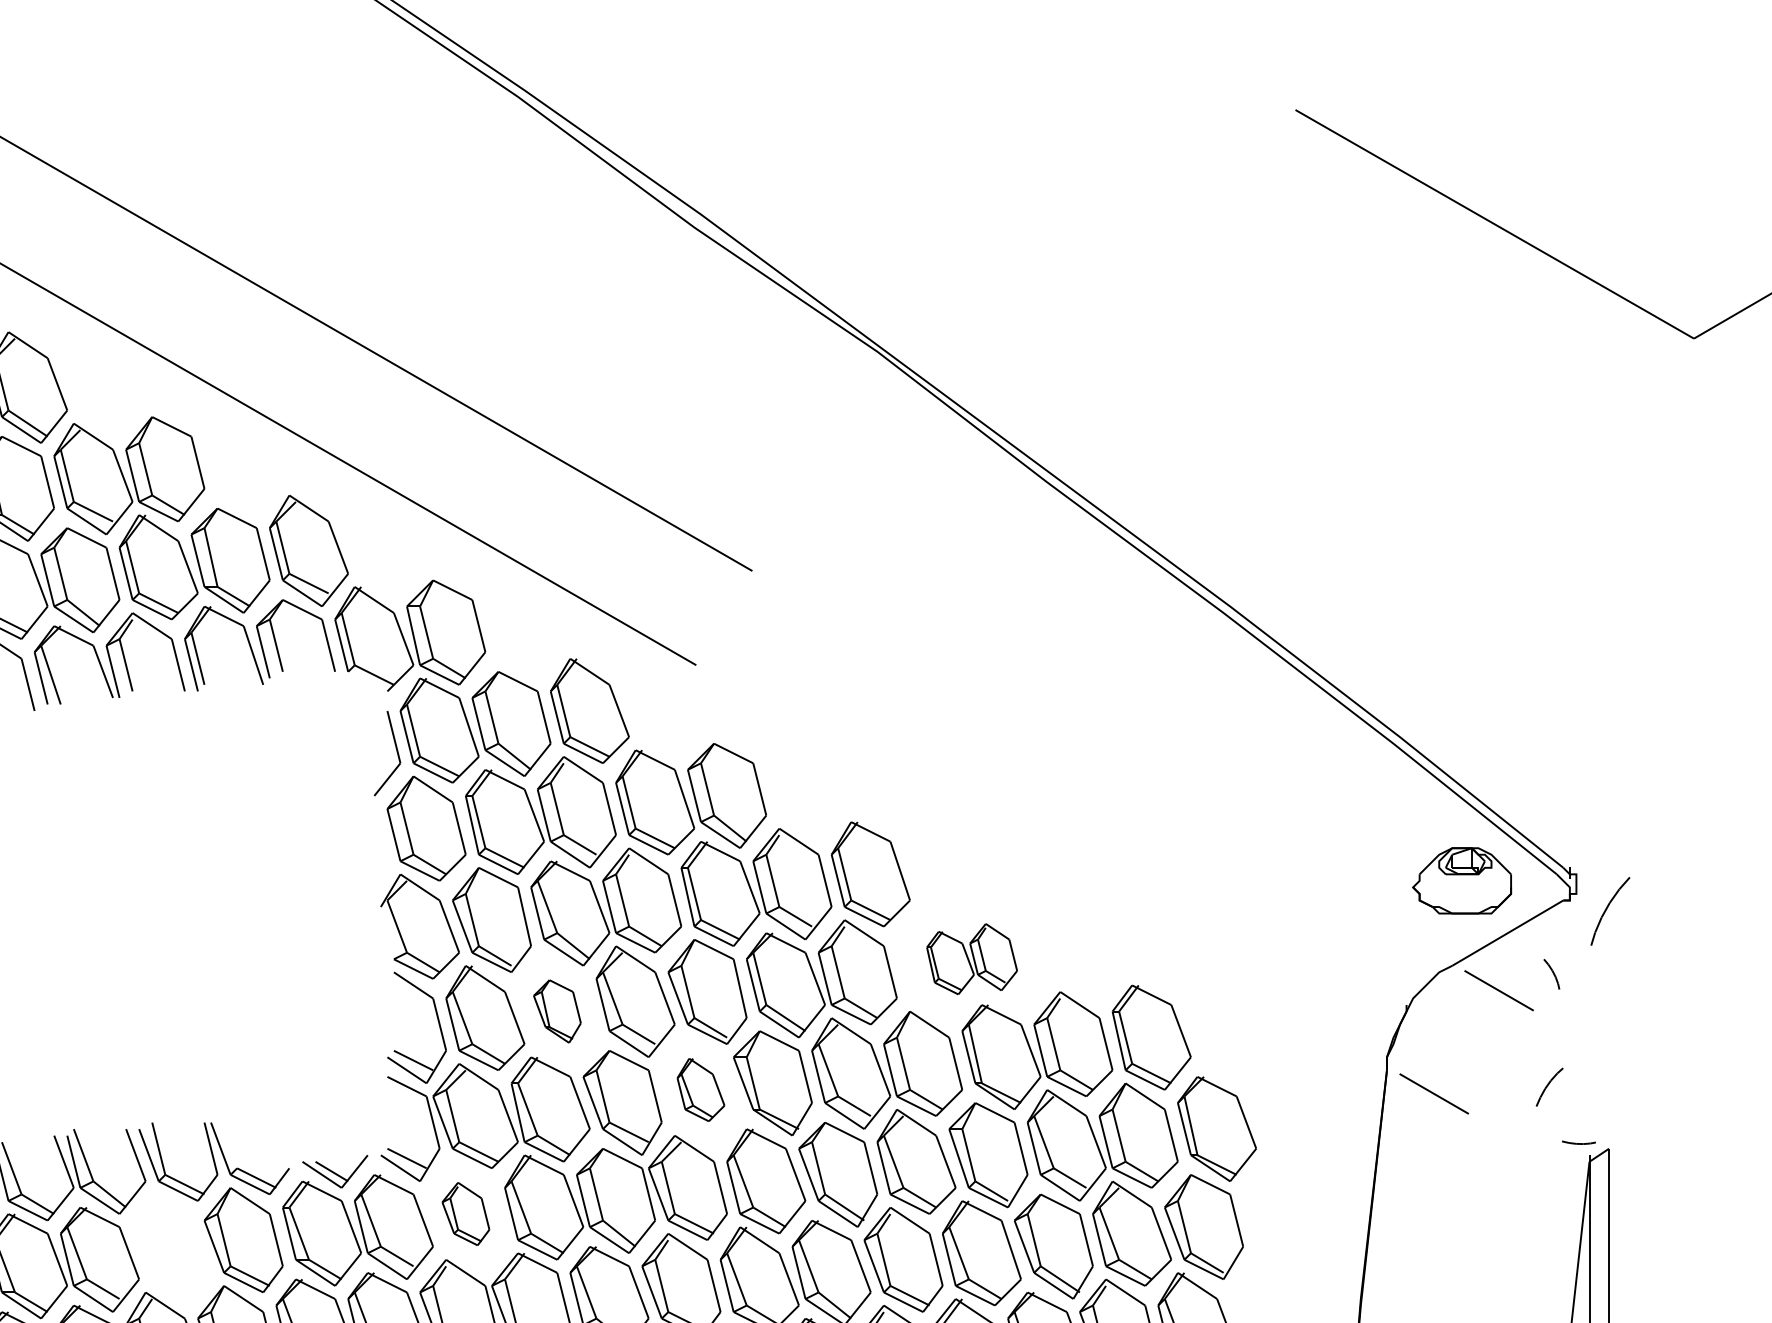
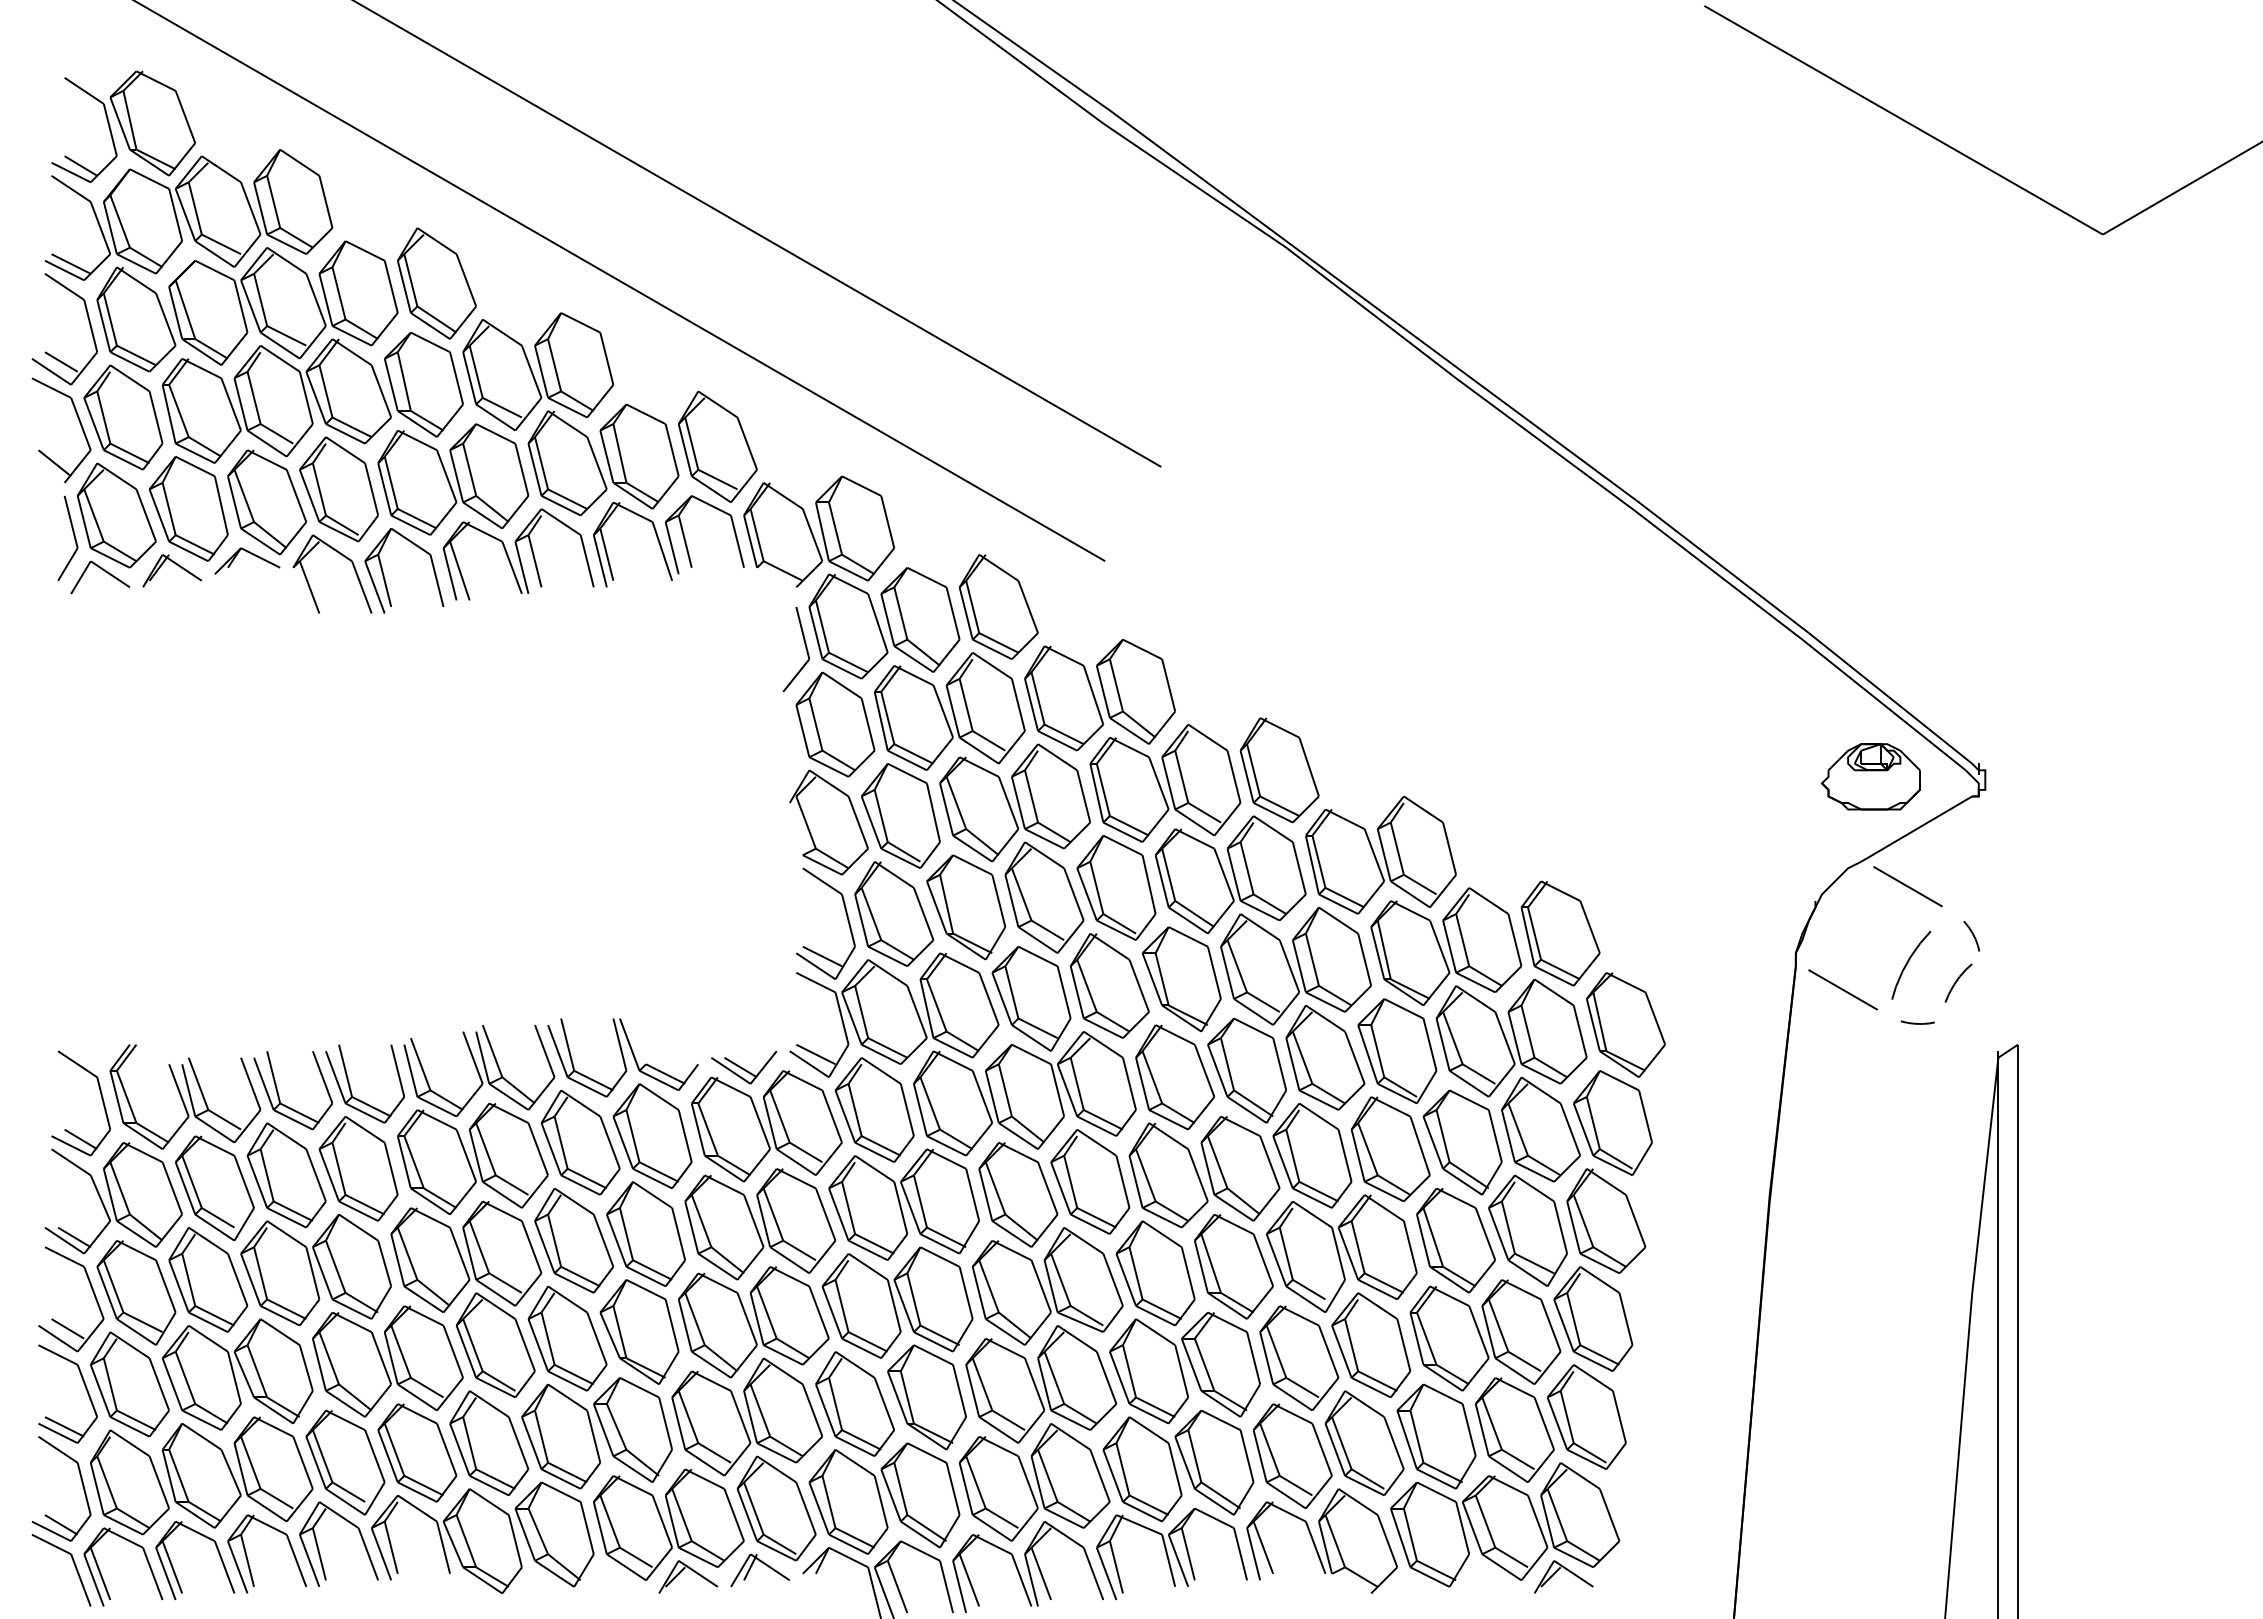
curve: (1606, 910) -> (1907, 964), moved
part: (971, 958) -> (1380, 854), size x1.67
curve: (1552, 973) -> (1972, 935), moved
part: (557, 1011) -> (966, 907), size x1.67
part: (700, 1089) -> (1109, 985), size x1.67
curve: (1578, 1143) -> (1917, 1023), moved
part: (465, 1213) -> (874, 1109), size x1.67
part: (171, 1246) -> (580, 1142), added

